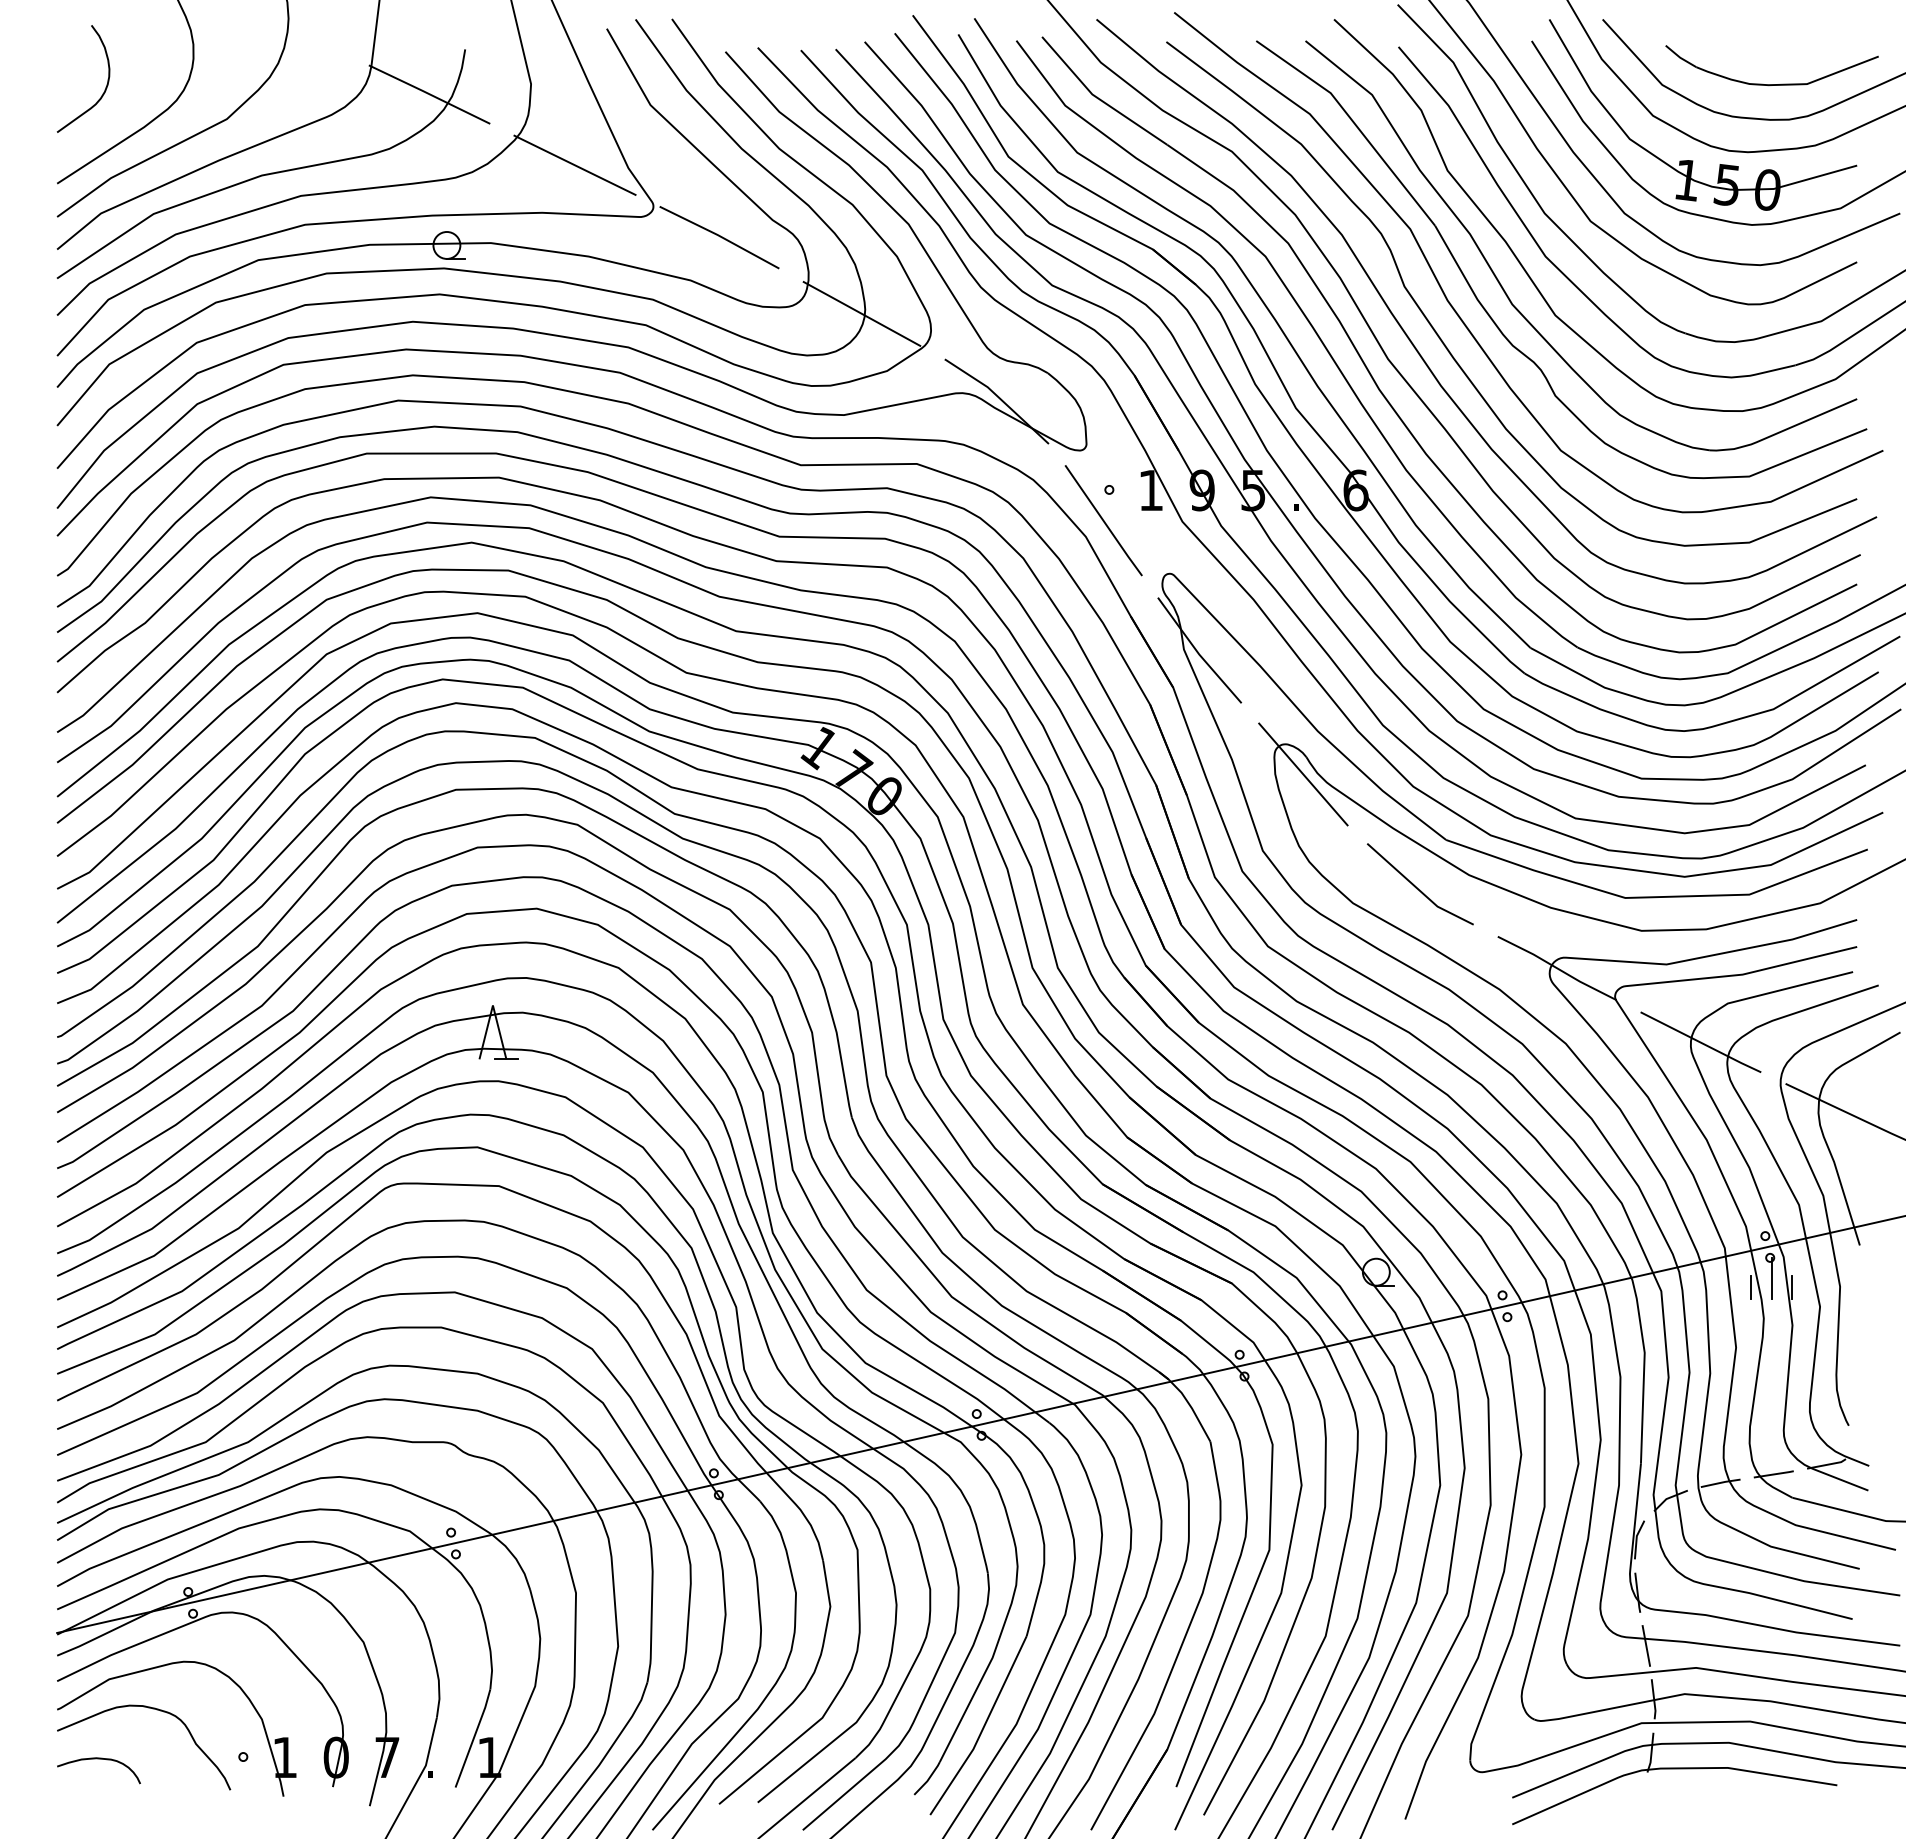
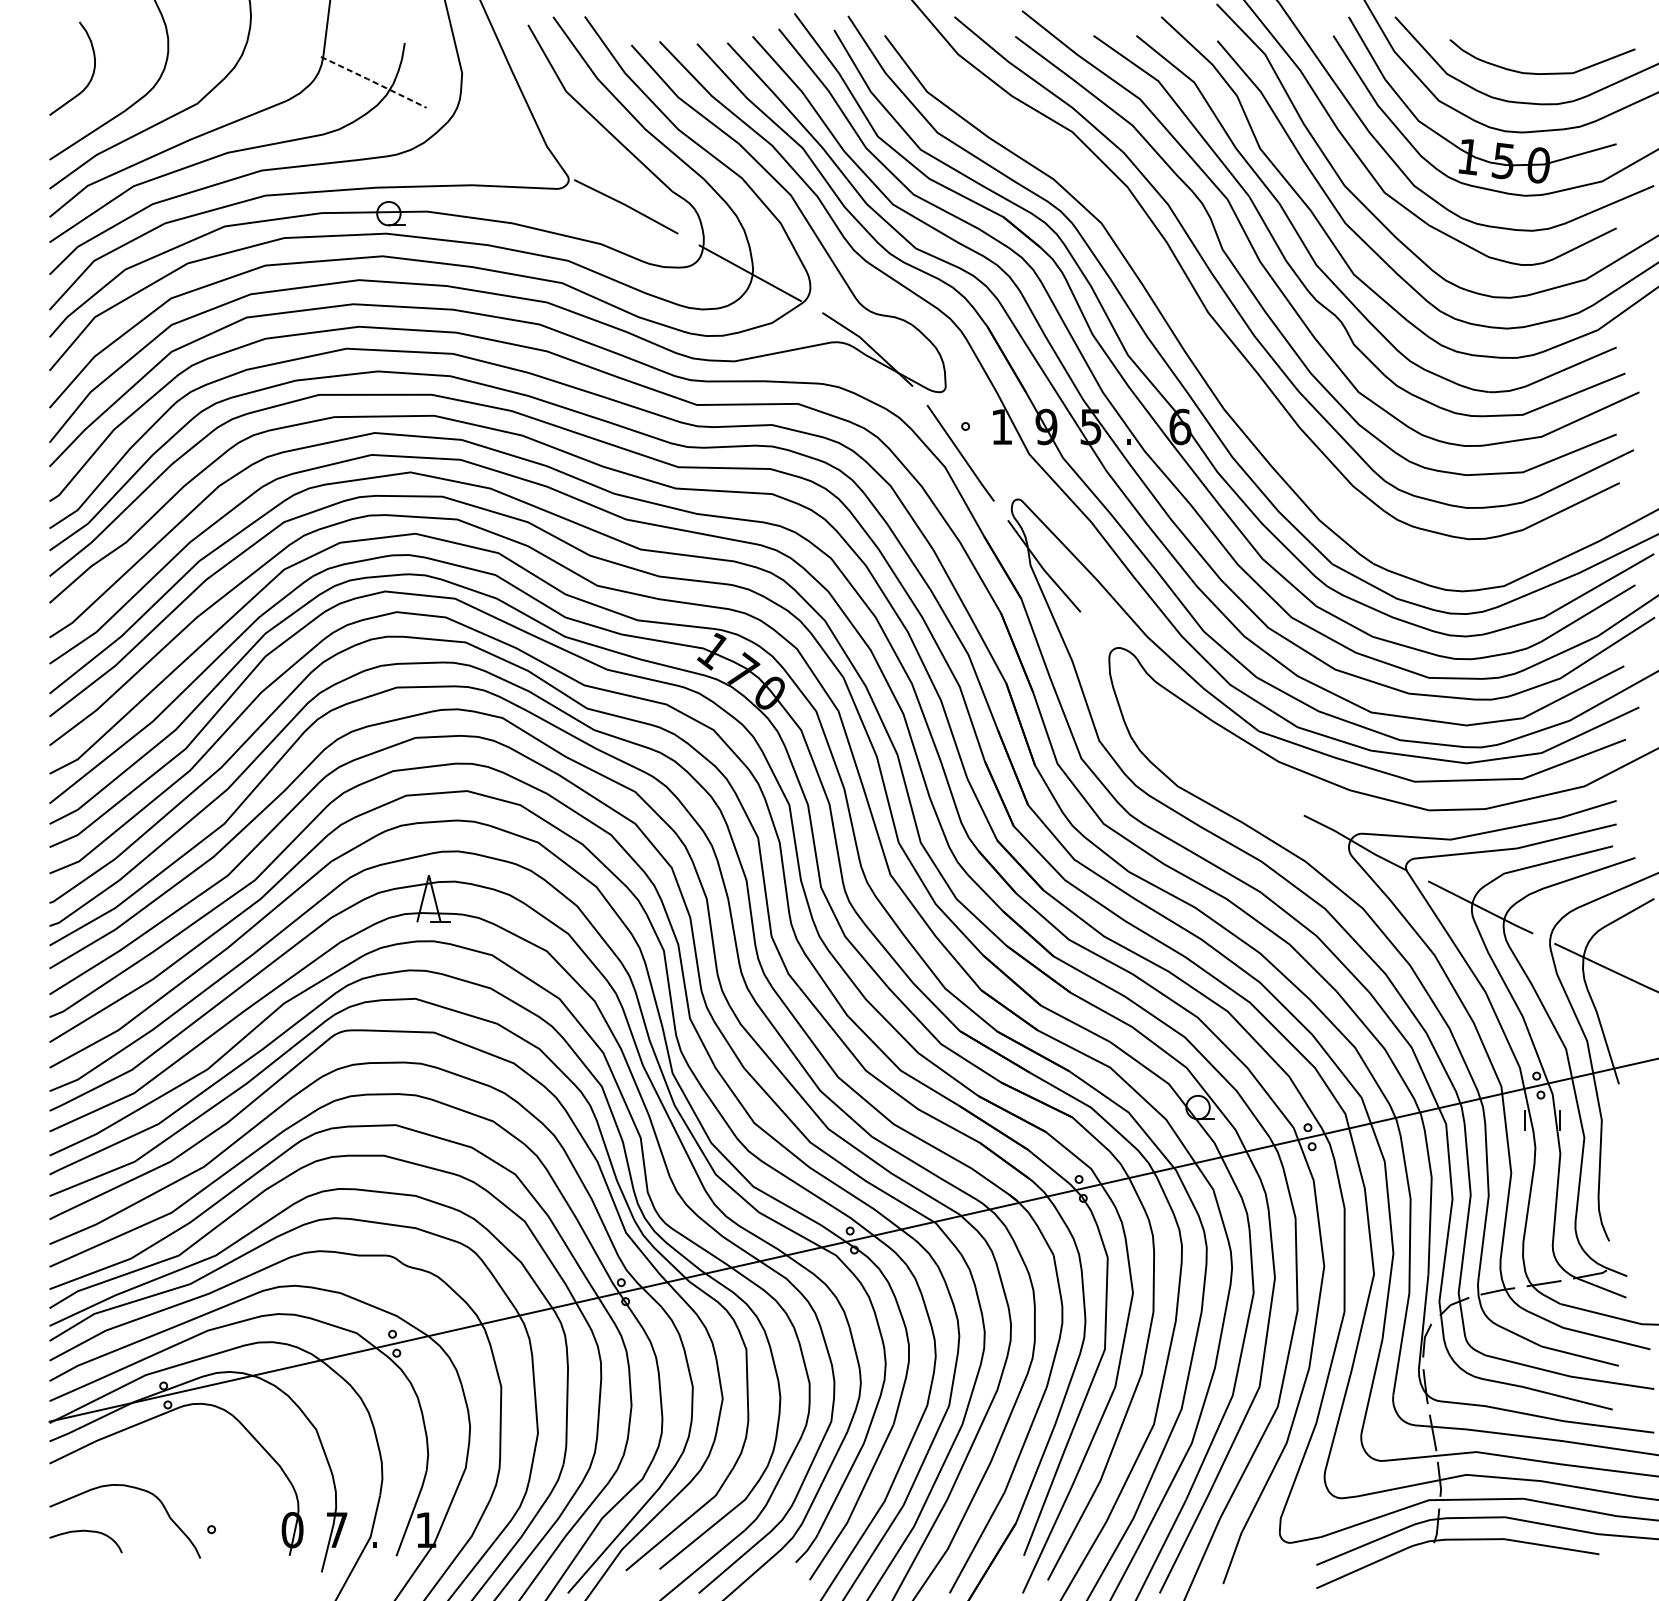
line: (429, 94) -> (373, 82), solid -> dashed
line: (574, 164) -> (499, 143), removed
part: (1381, 390) -> (1202, 339), removed
line: (1303, 774) -> (1134, 674), removed
line: (1417, 887) -> (1233, 772), removed
line: (1771, 1278) -> (1542, 1113), removed
part: (160, 1667) -> (139, 1451), removed

